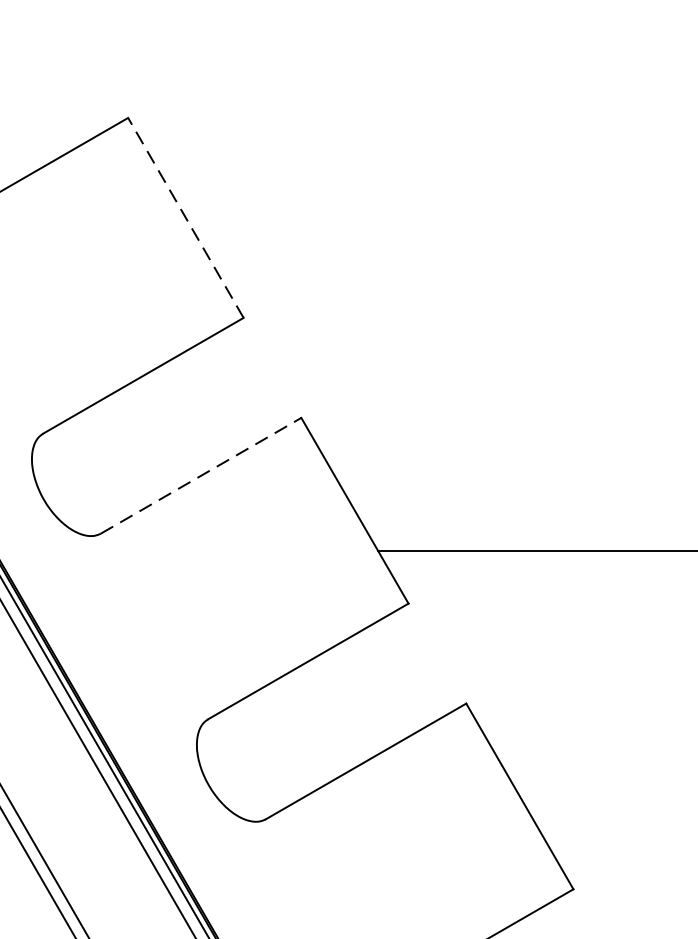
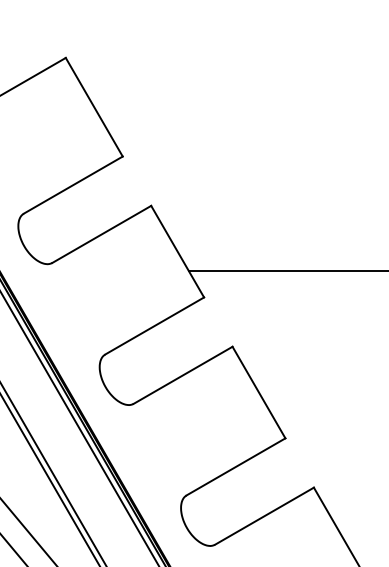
line: (186, 218) -> (94, 107), dashed -> solid
line: (202, 475) -> (102, 234), dashed -> solid

